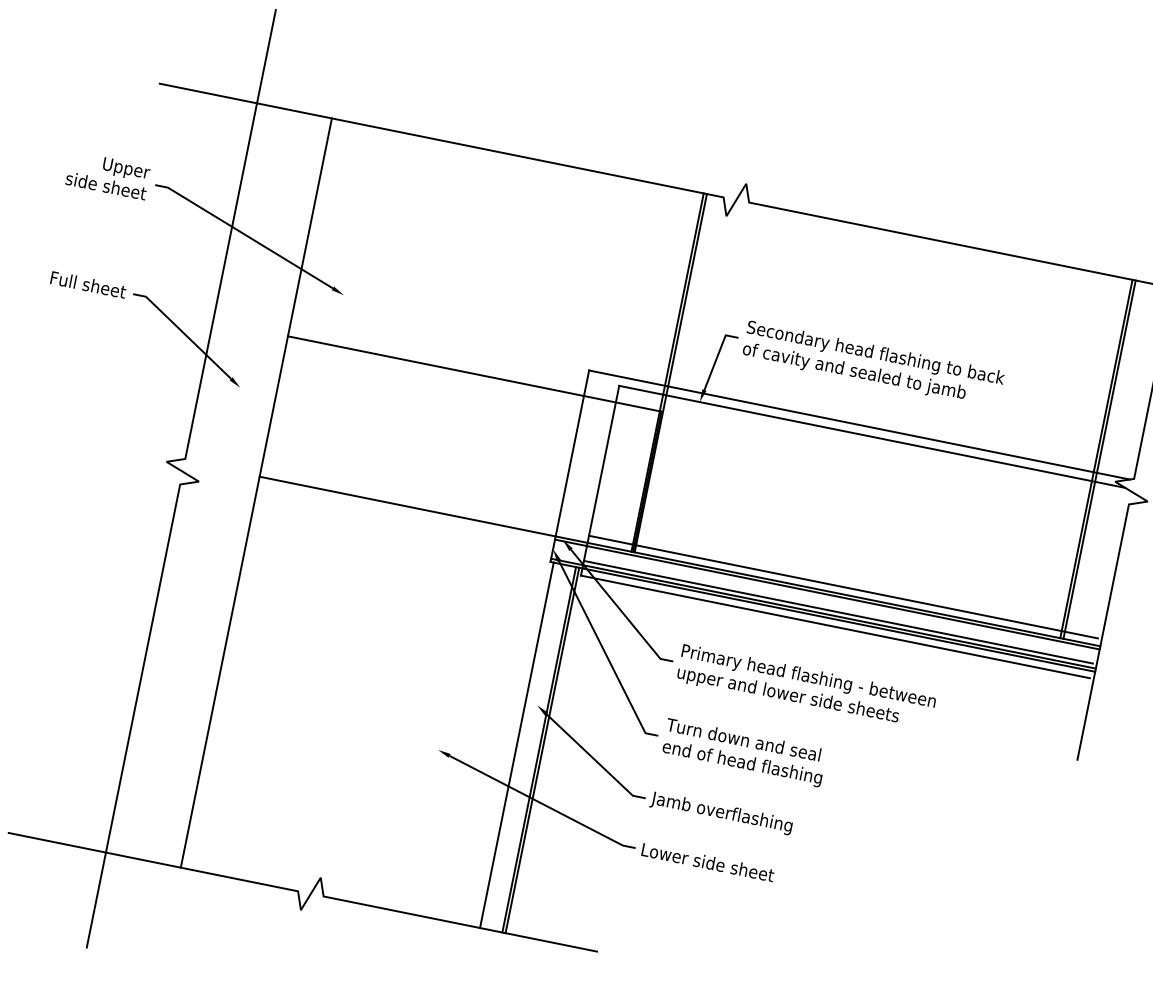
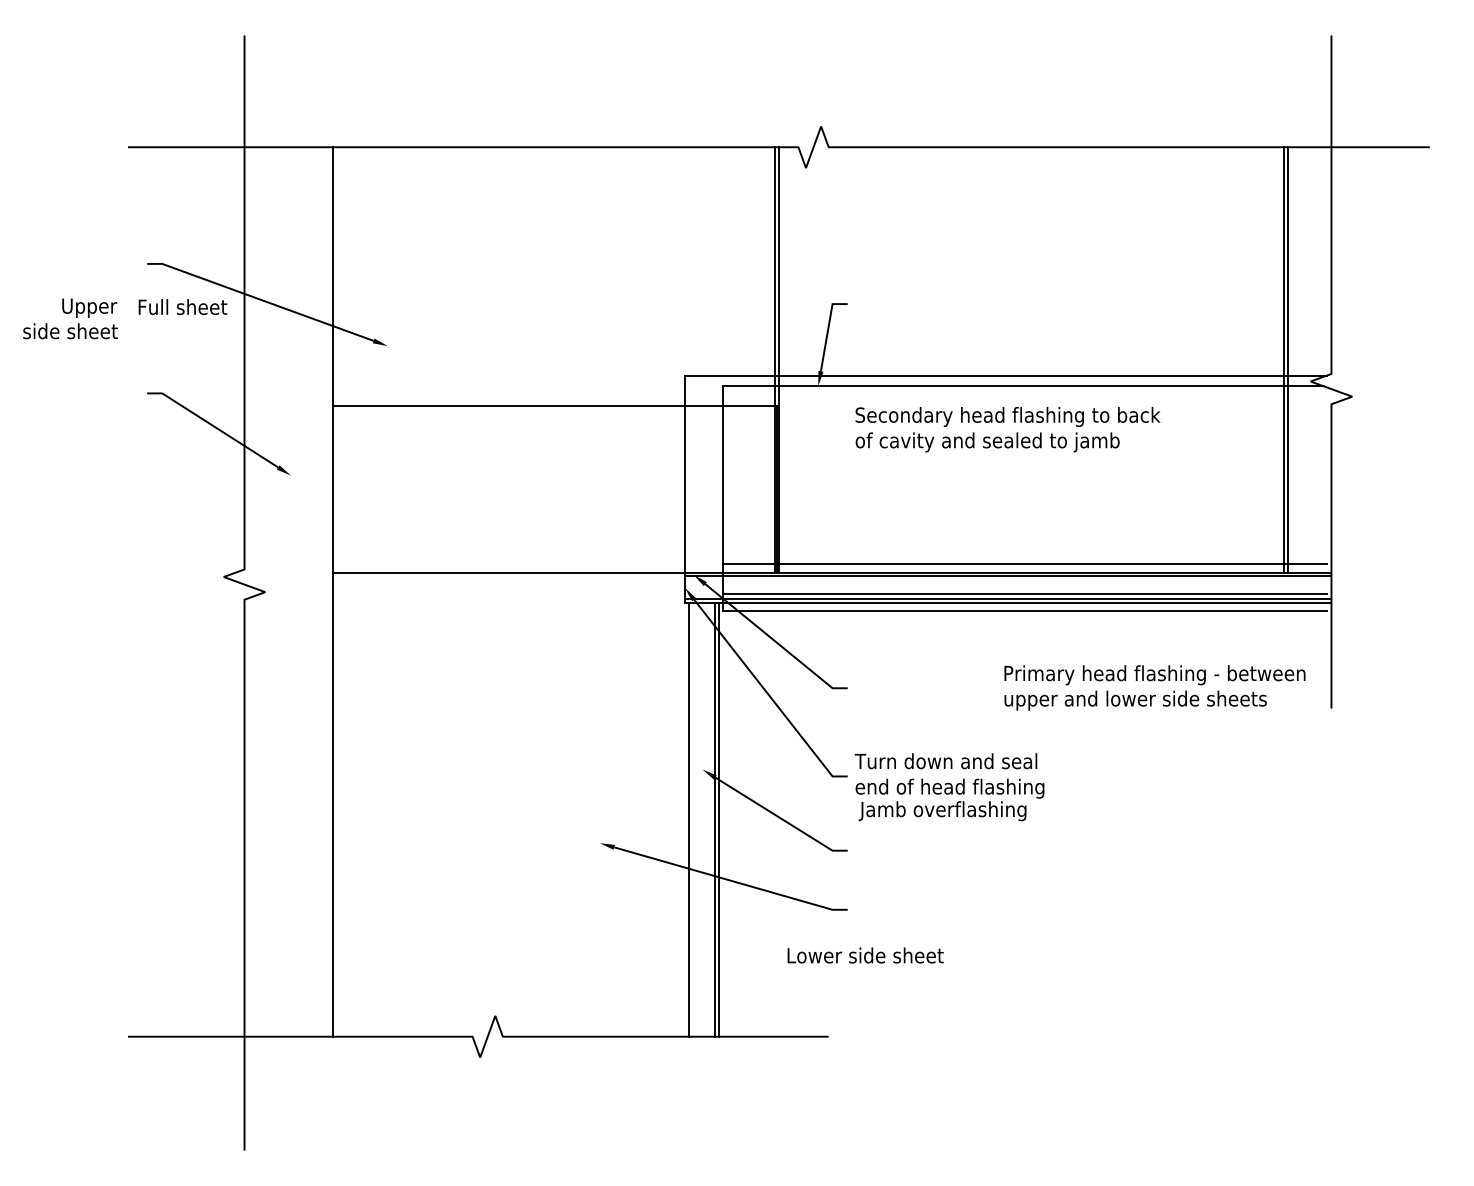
text: (108, 175) -> (70, 318), moved
text: (87, 285) -> (182, 307), moved
text: (873, 364) -> (1007, 429), moved
text: (806, 687) -> (1154, 687), moved
text: (721, 813) -> (942, 811), moved
text: (707, 862) -> (865, 955), moved

